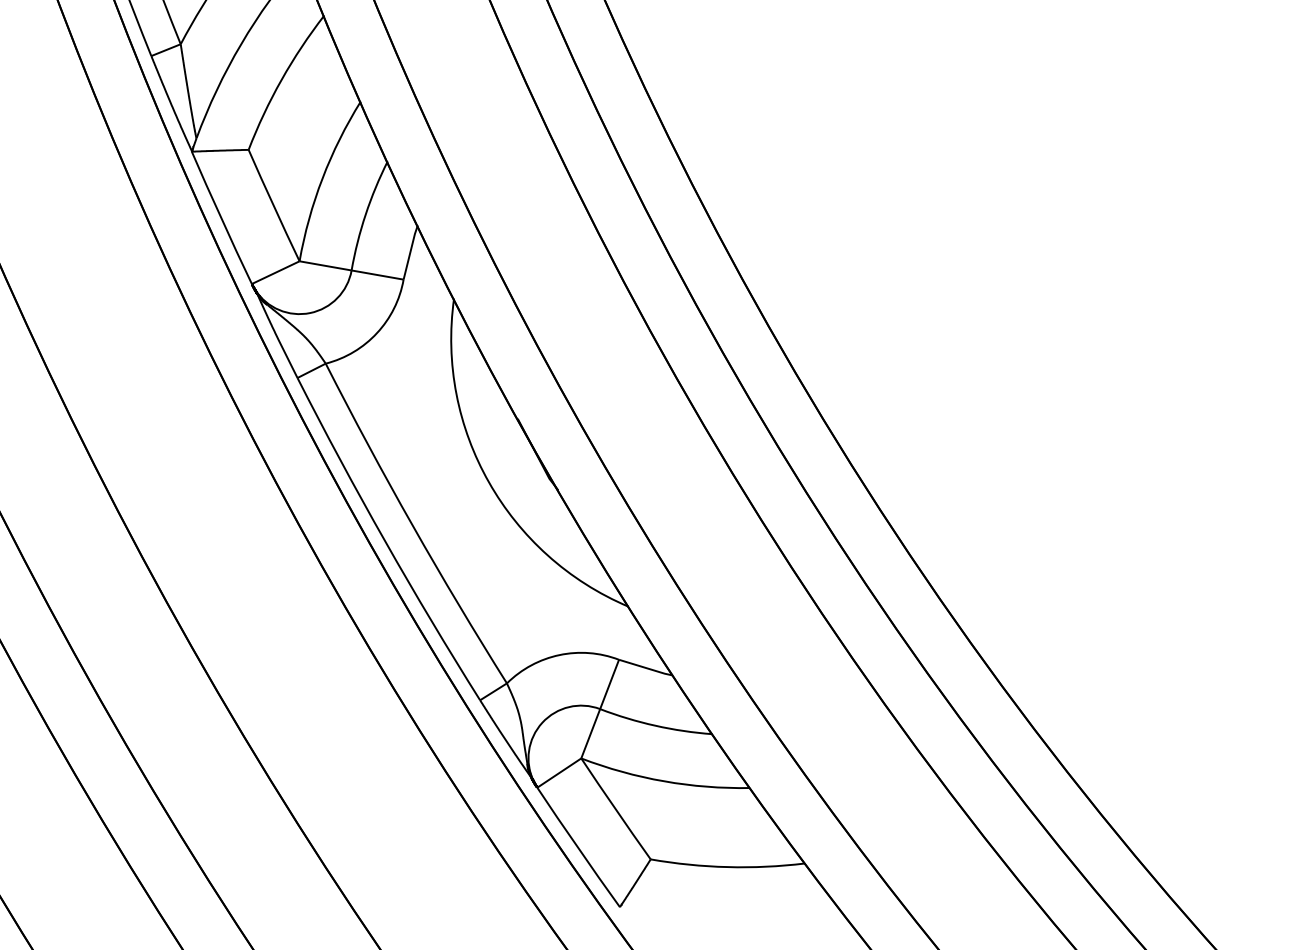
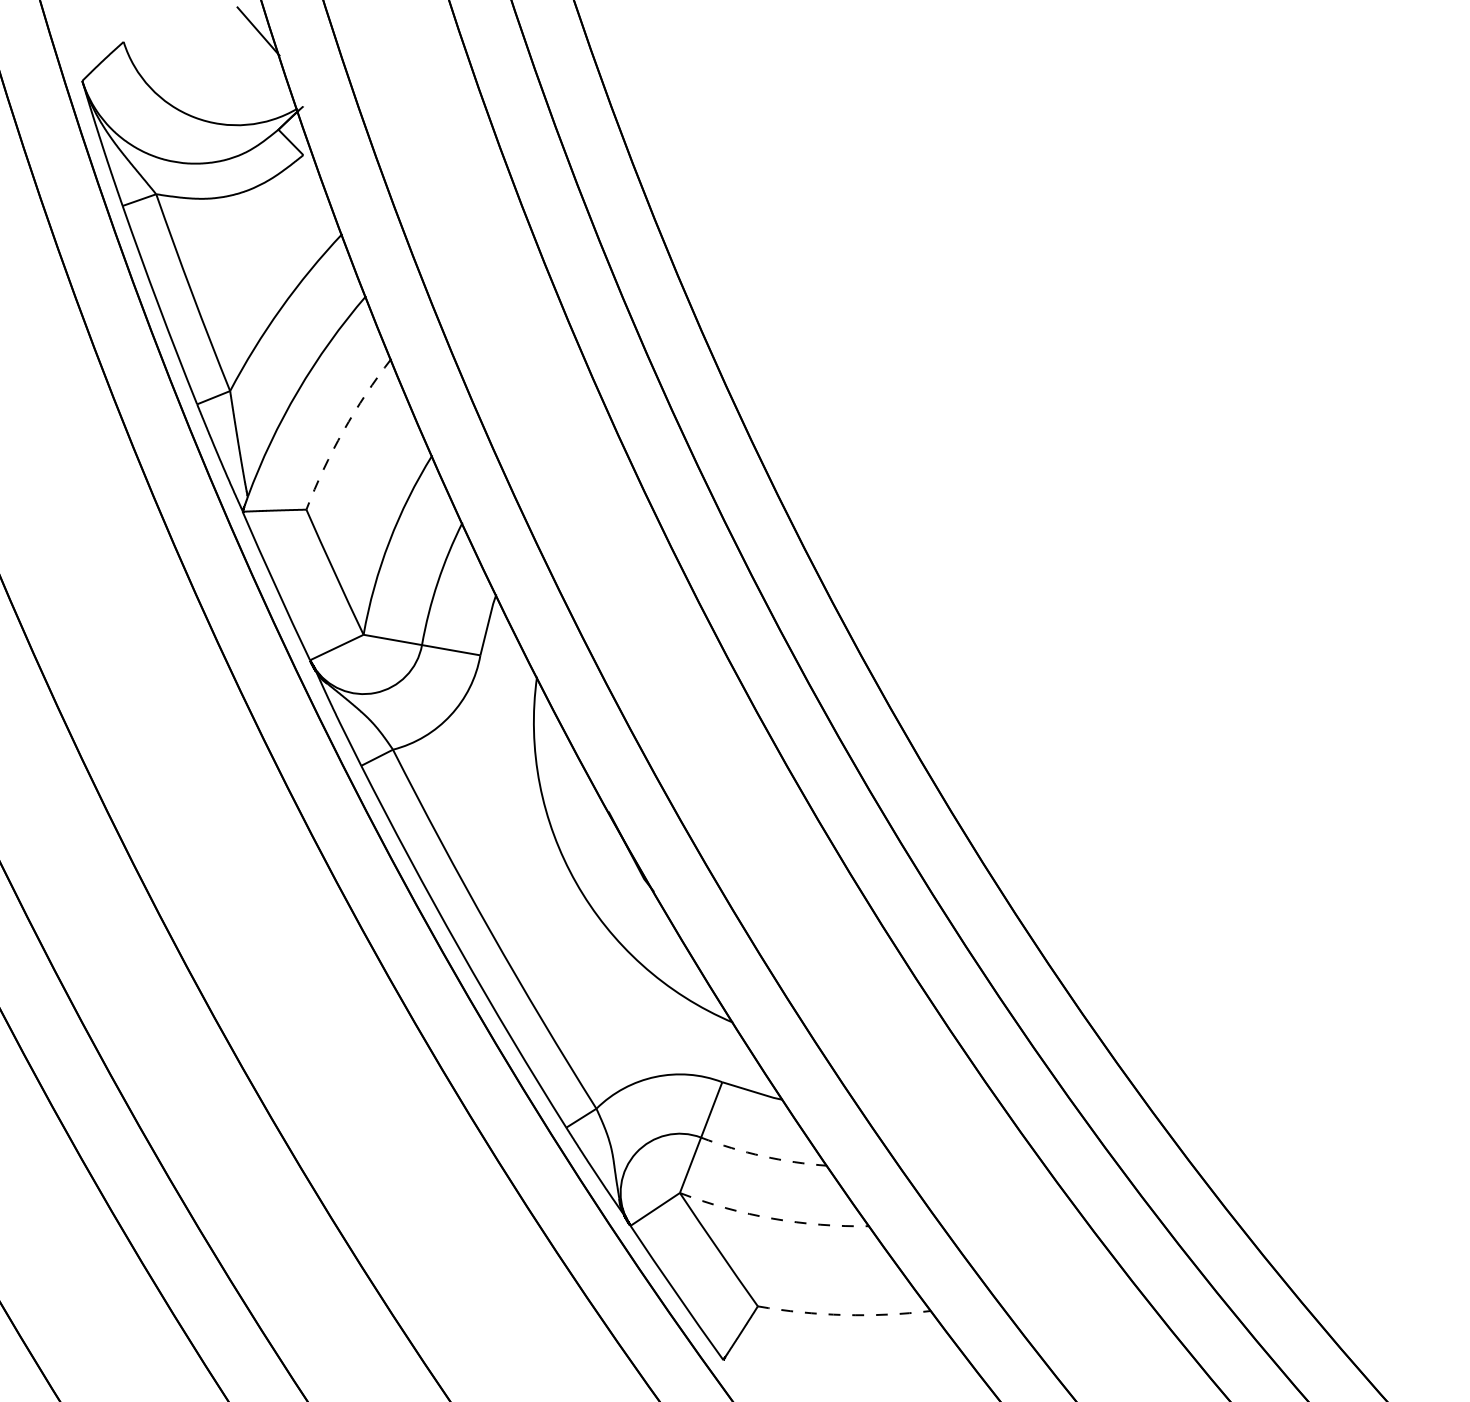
arc: (281, 80) -> (343, 431), solid -> dashed
arc: (655, 725) -> (763, 1156), solid -> dashed
arc: (663, 781) -> (772, 1218), solid -> dashed
arc: (727, 867) -> (844, 1315), solid -> dashed

